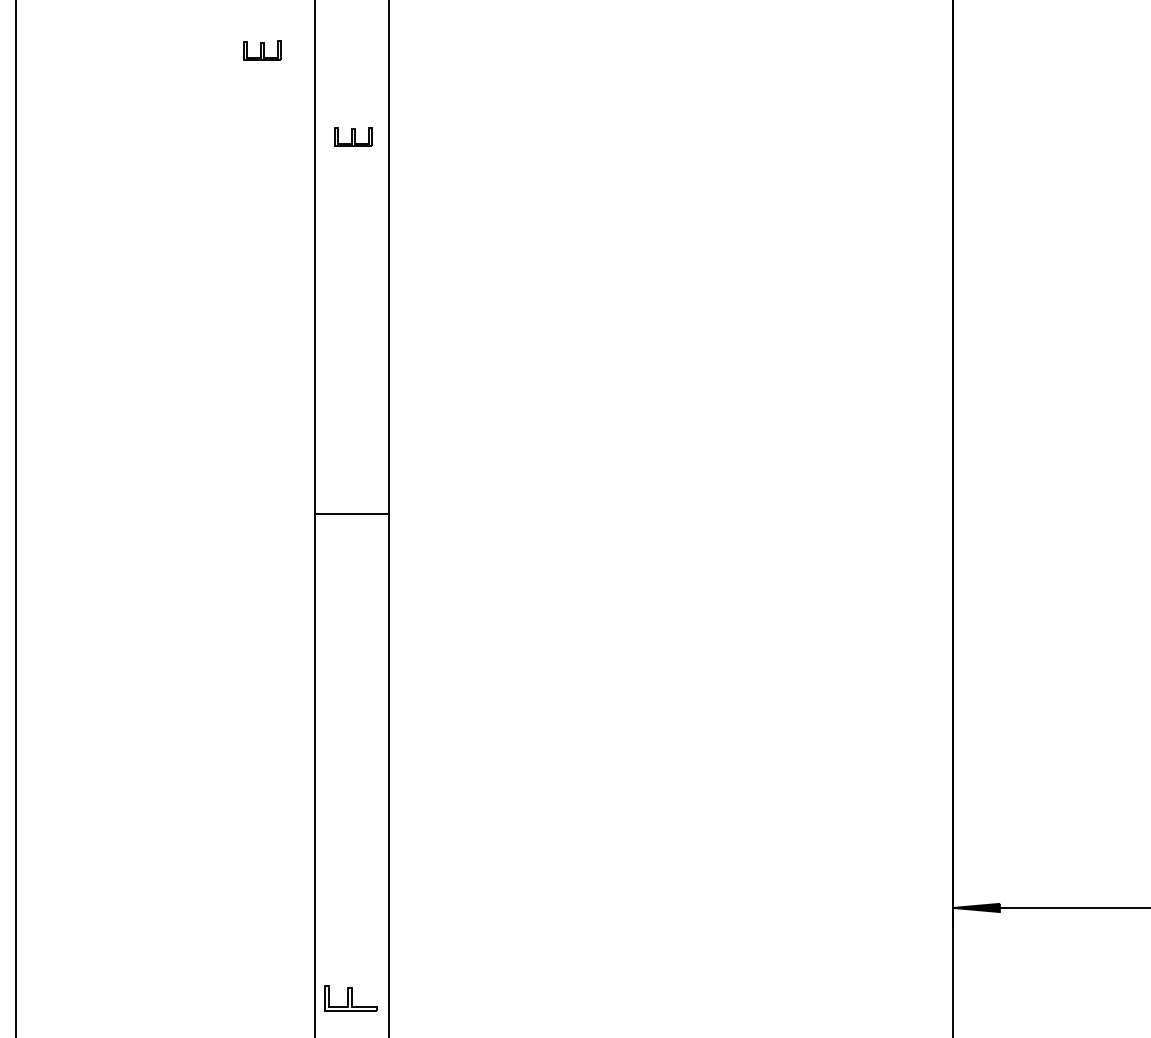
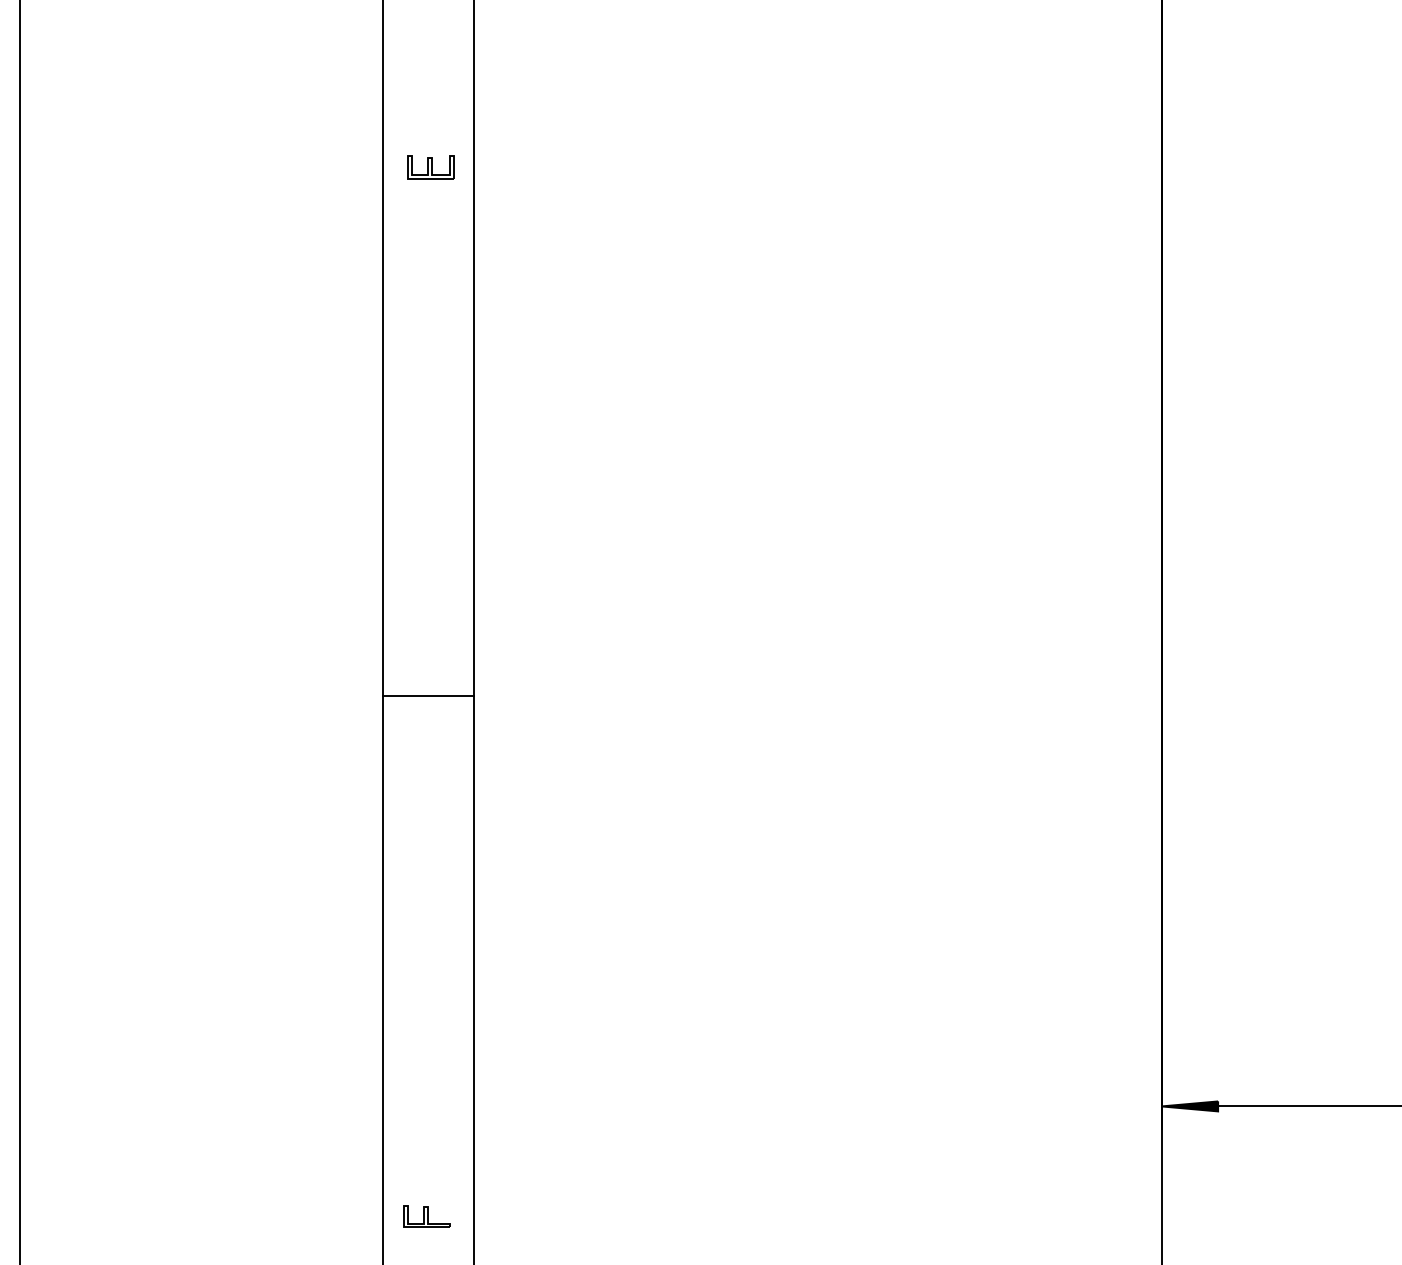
part: (262, 51) -> (319, 62), removed
line: (351, 514) -> (428, 695), moved
part: (350, 998) -> (426, 1216), size x0.71

